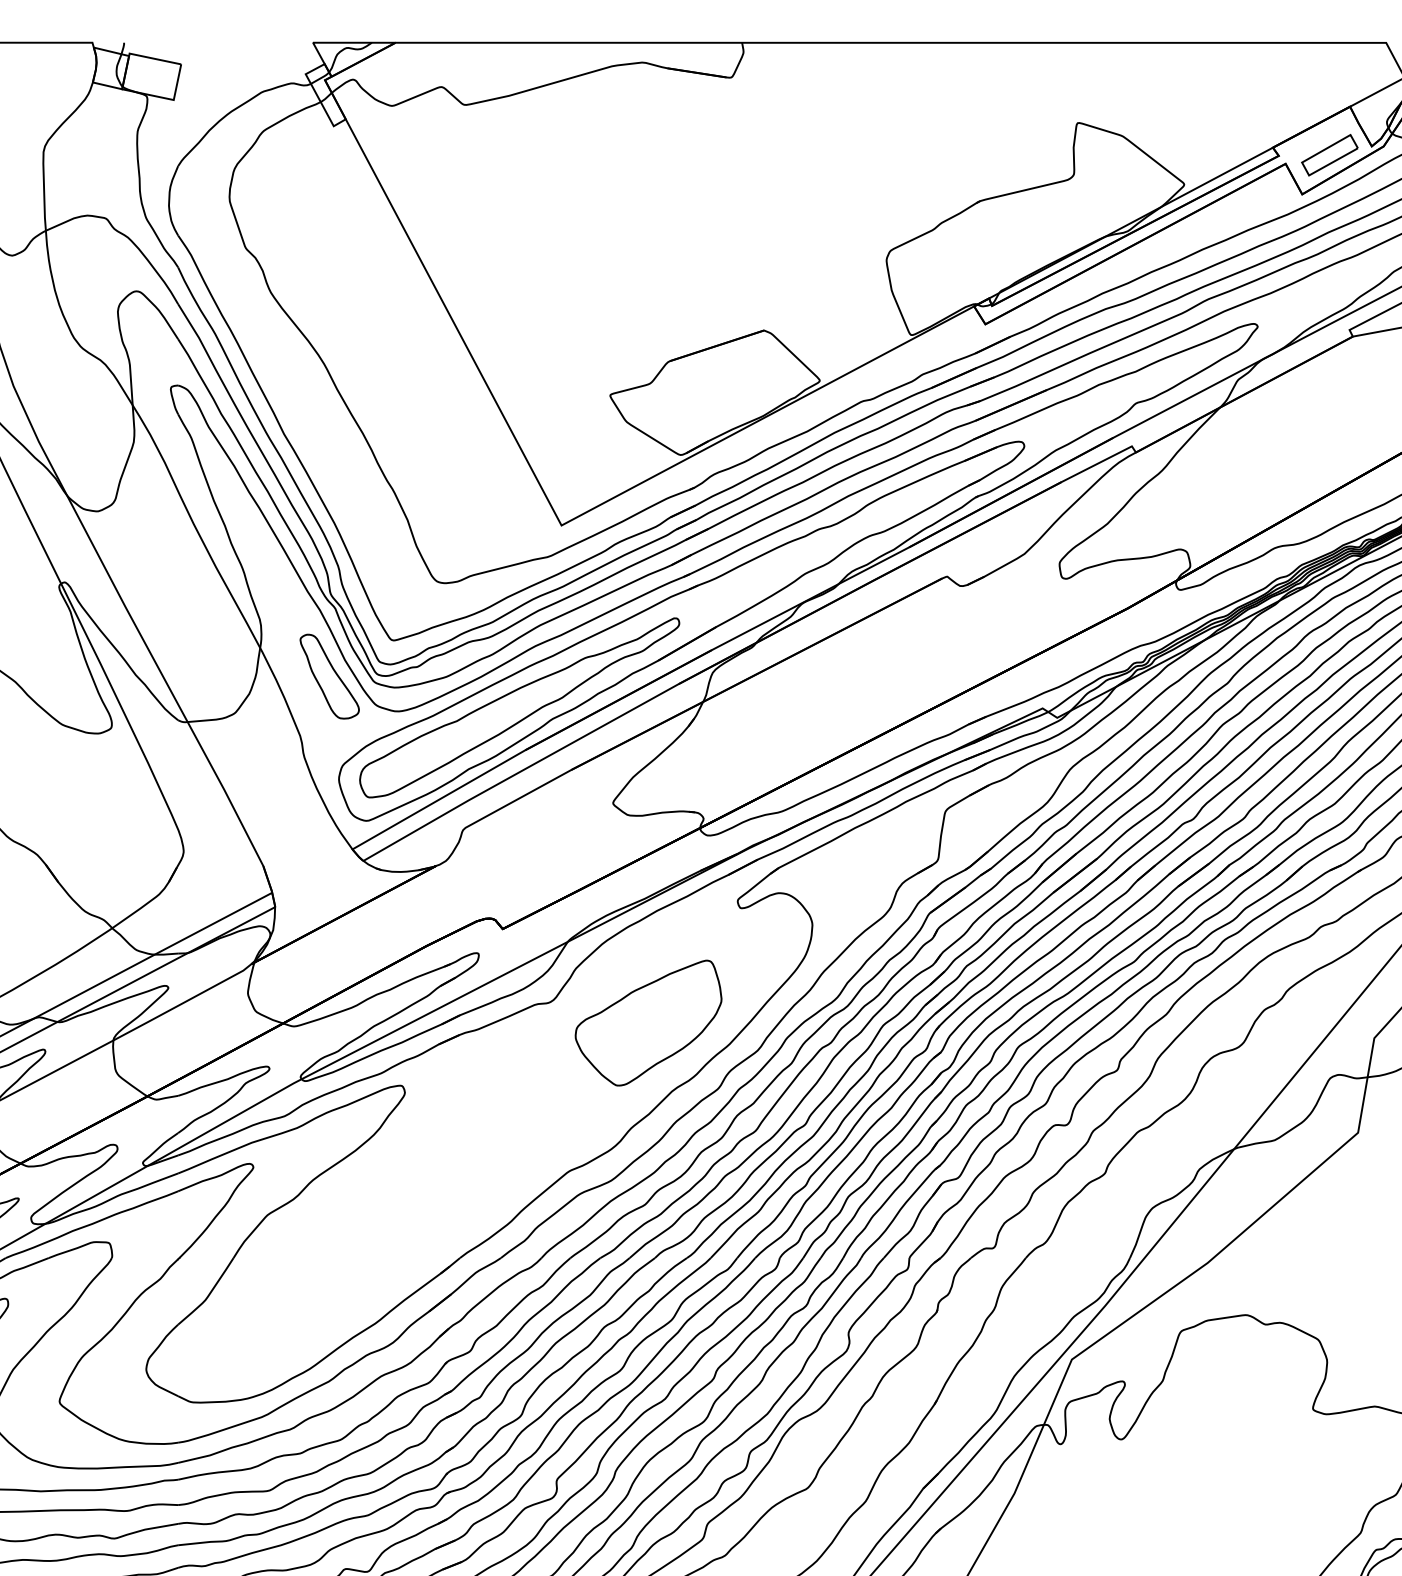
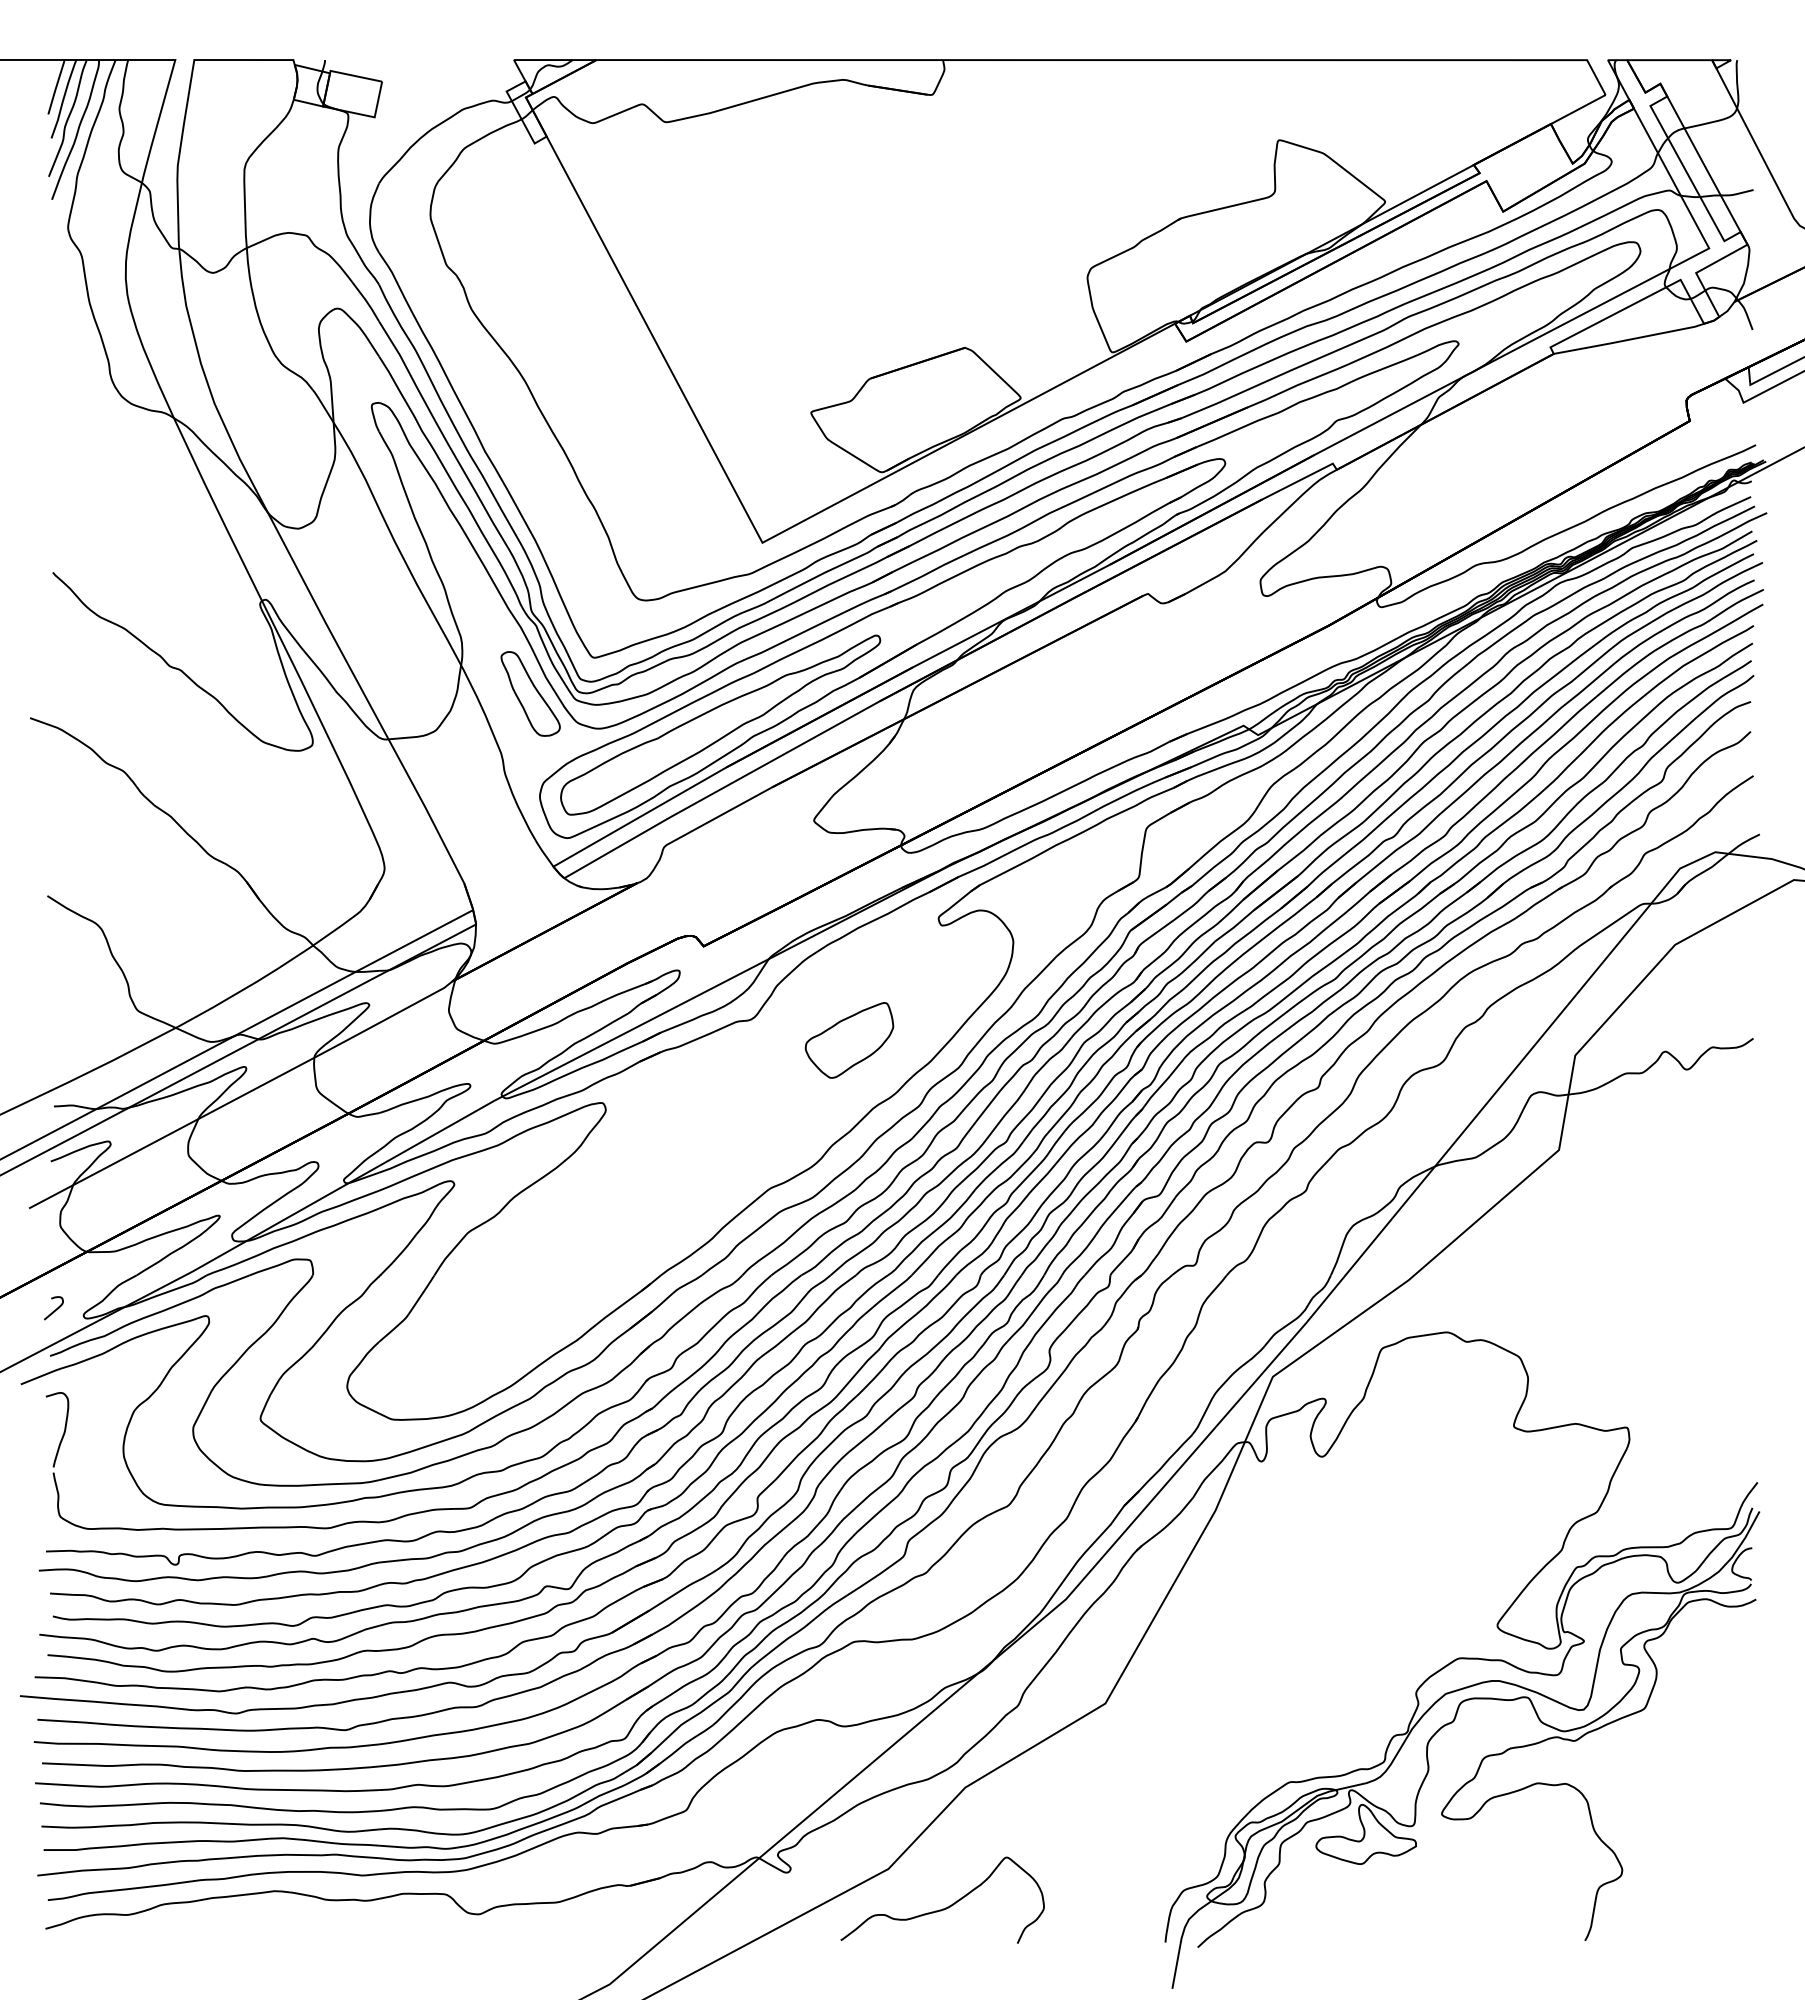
part: (1329, 155) -> (1530, 172), removed
part: (648, 1023) -> (849, 1040), size x0.6

